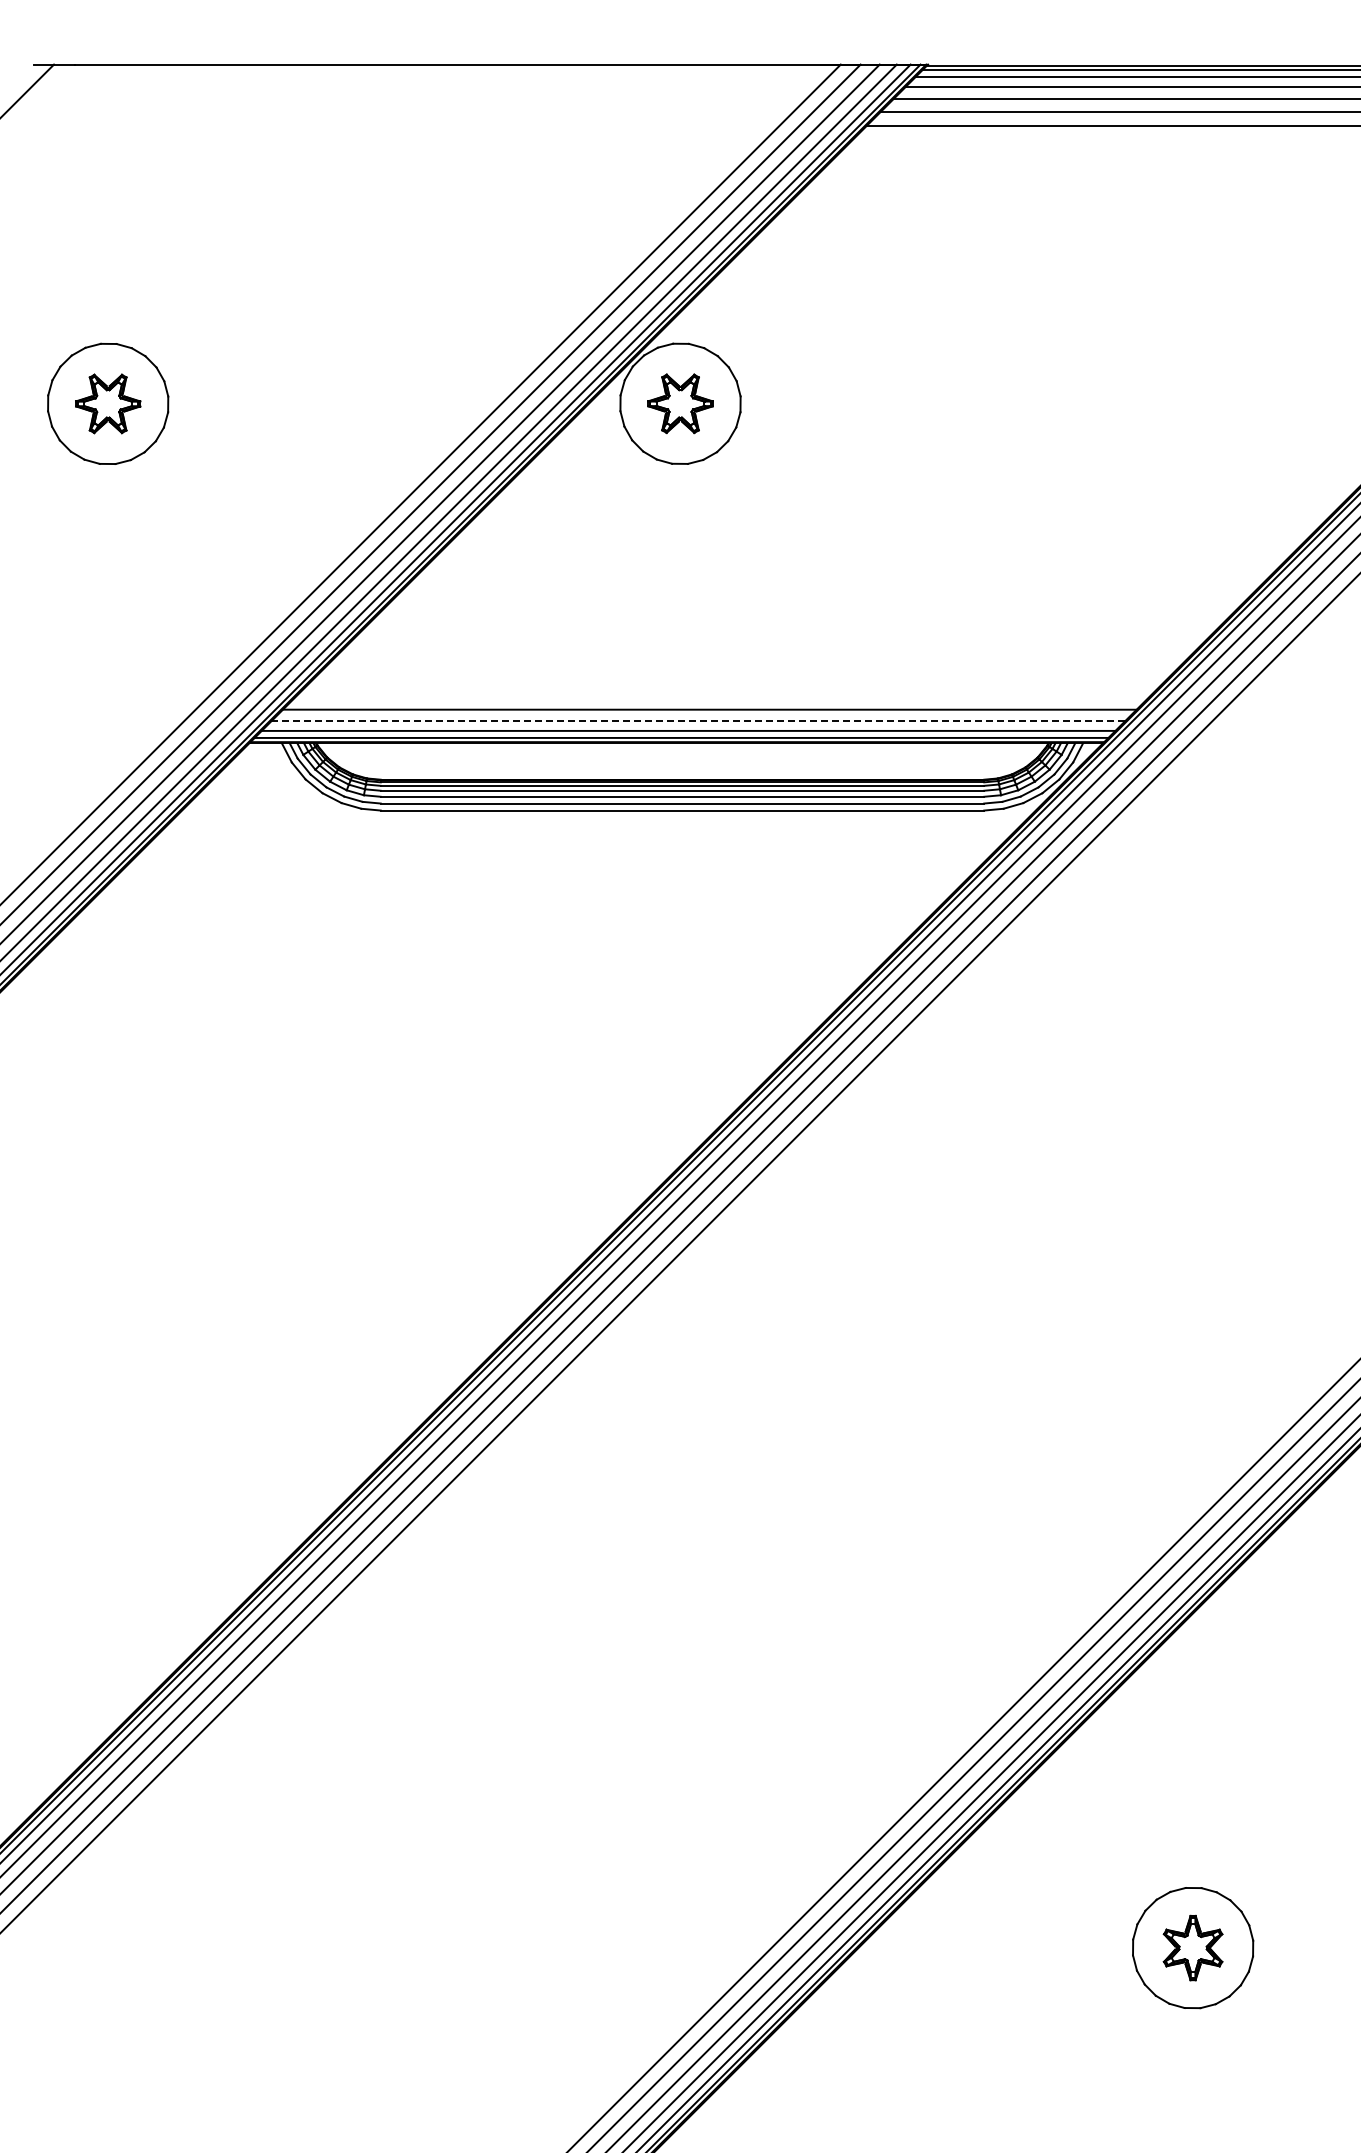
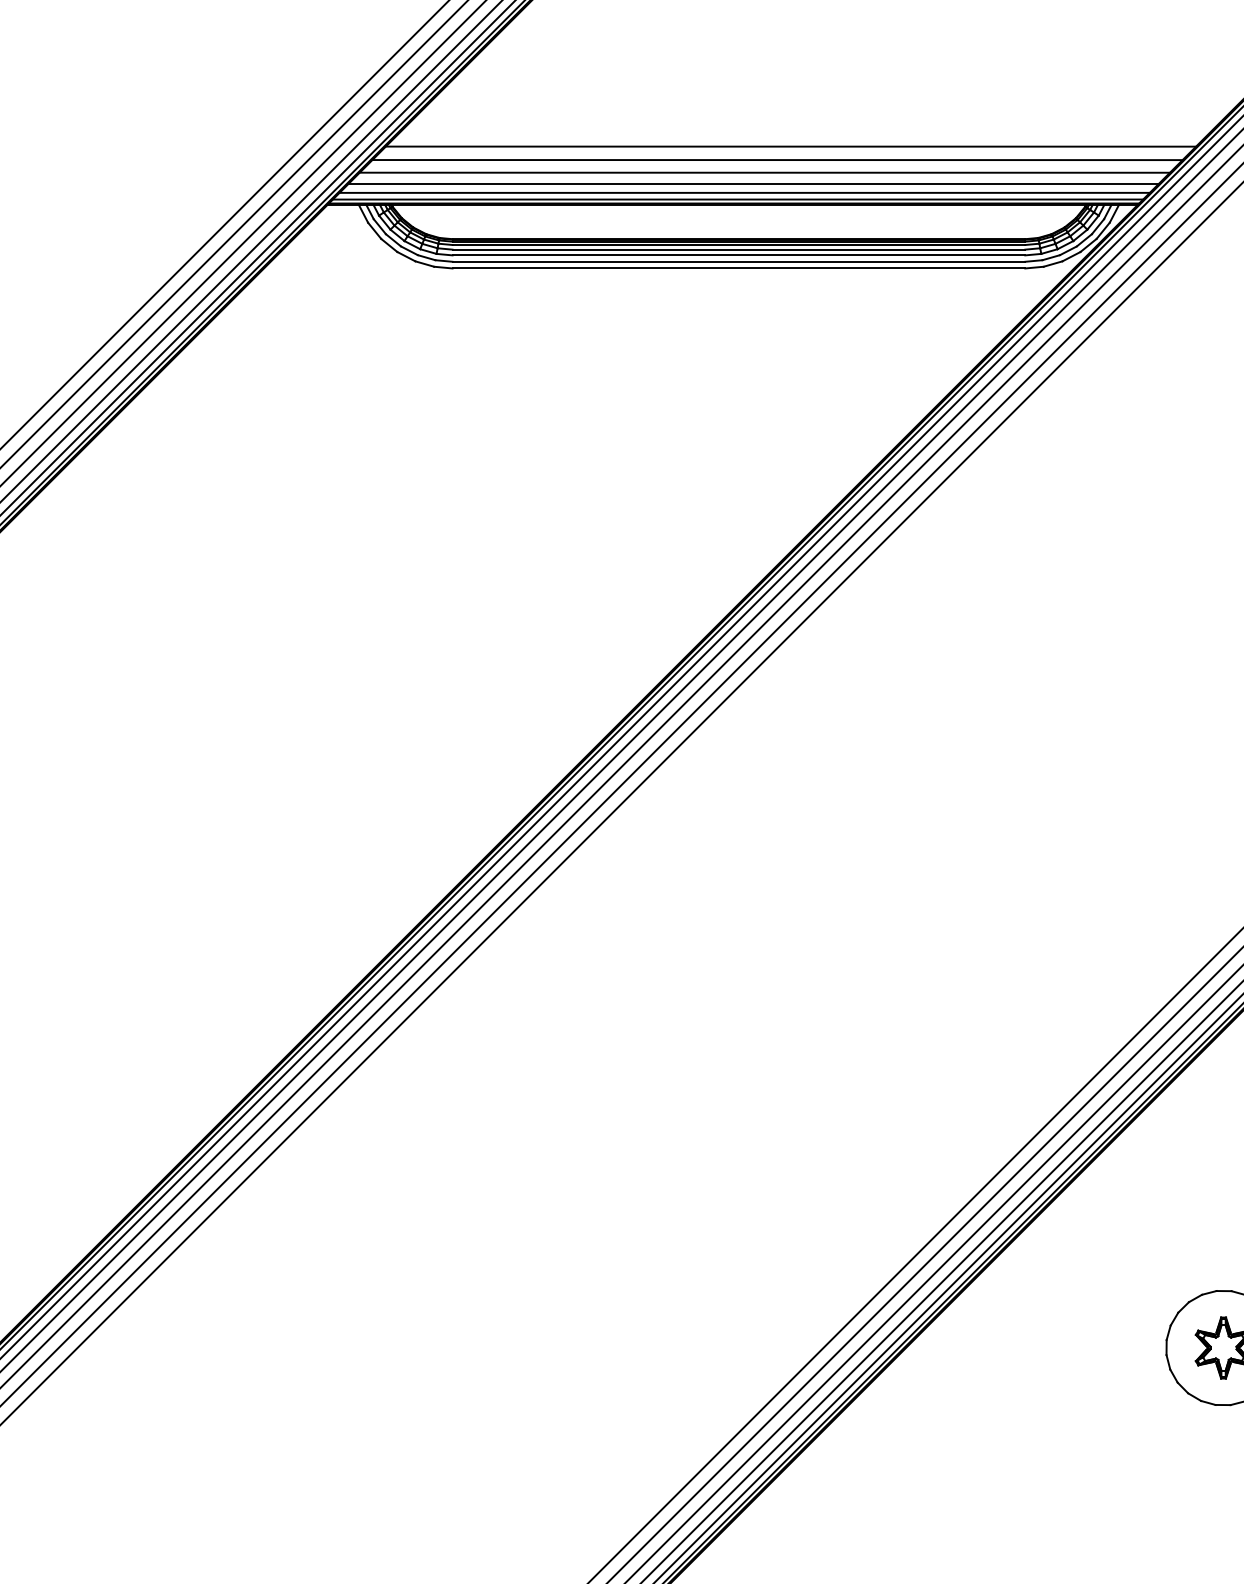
line: (737, 682) -> (791, 146), added
line: (722, 696) -> (776, 160), added
line: (698, 721) -> (754, 183), dashed -> solid

